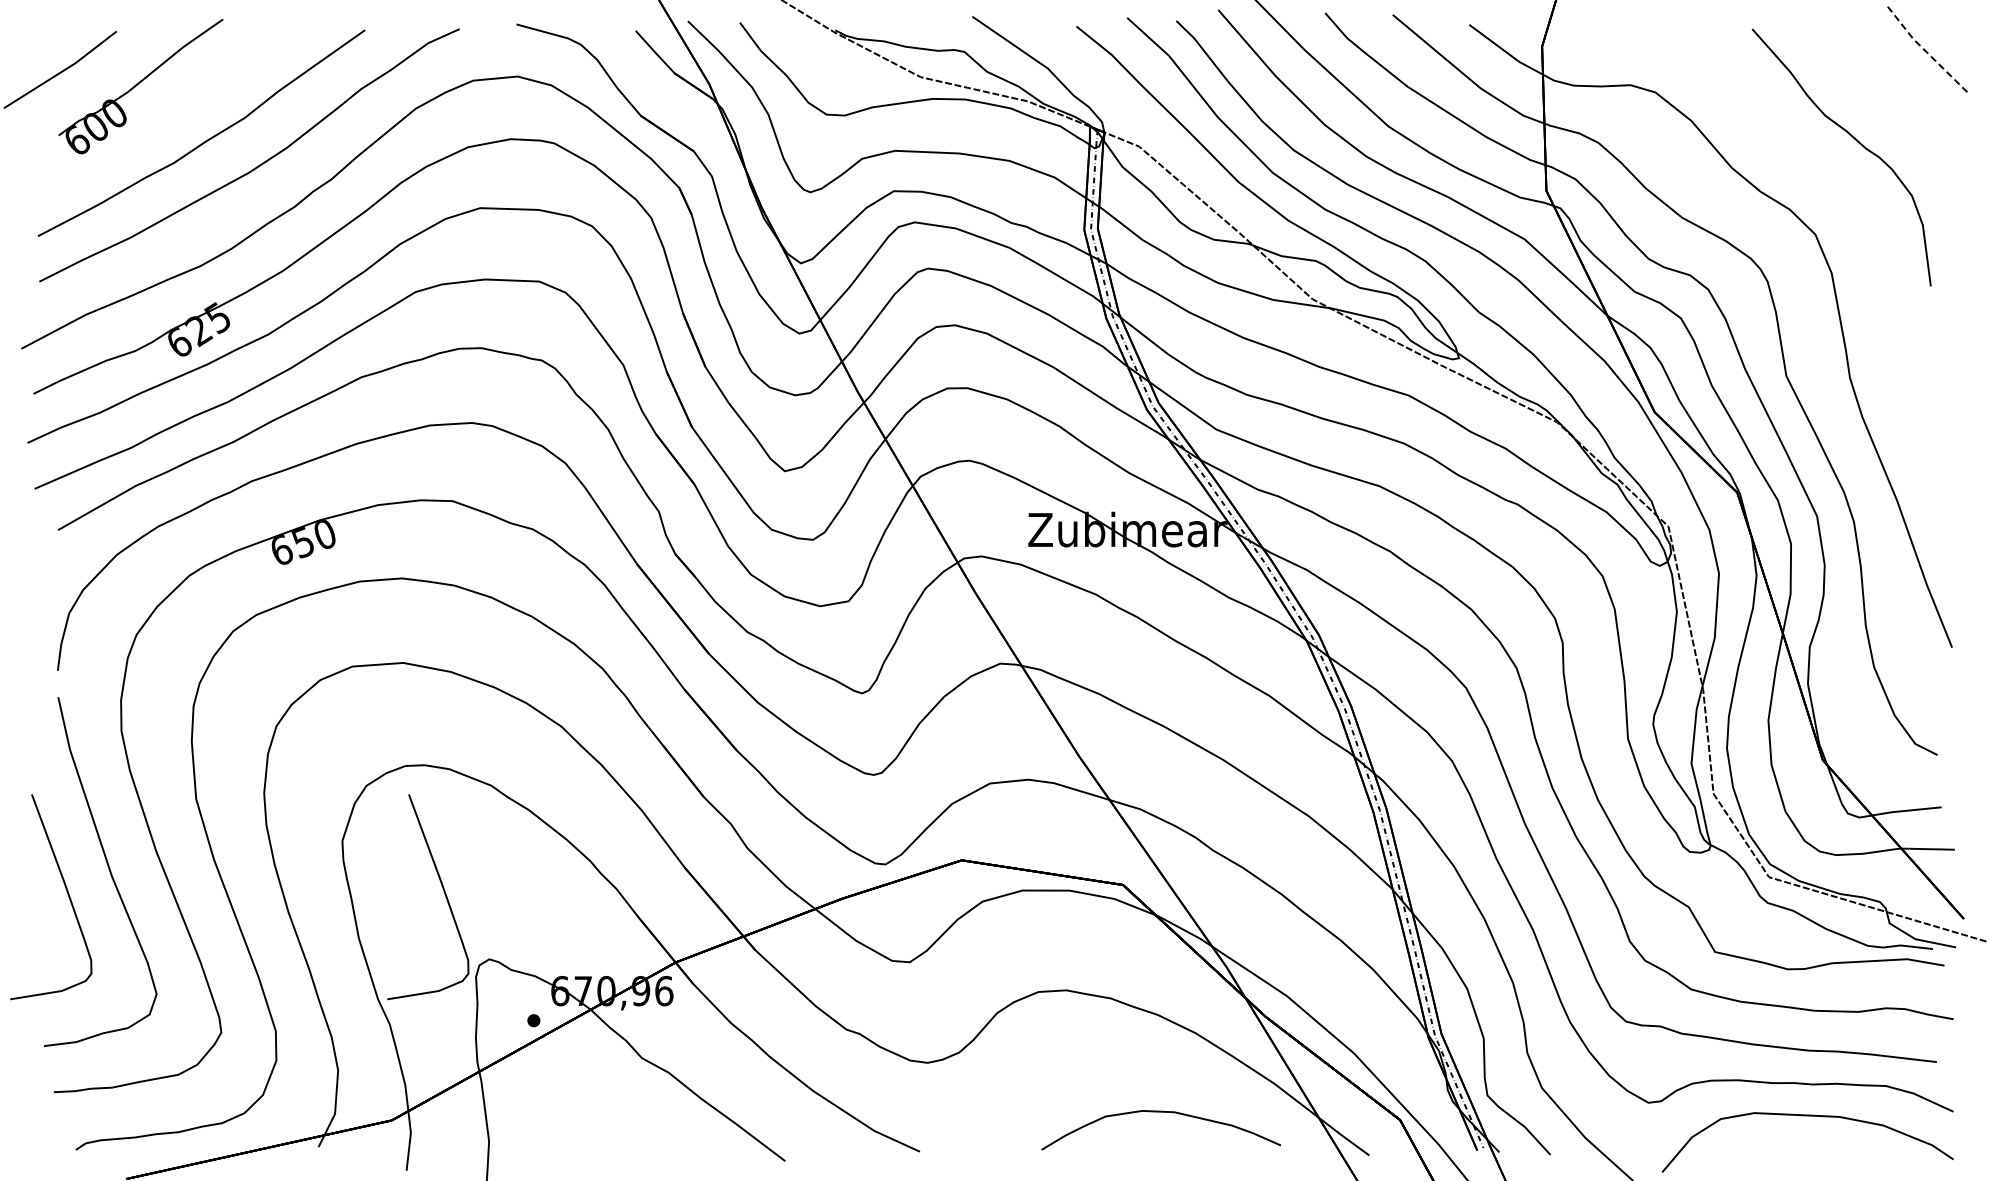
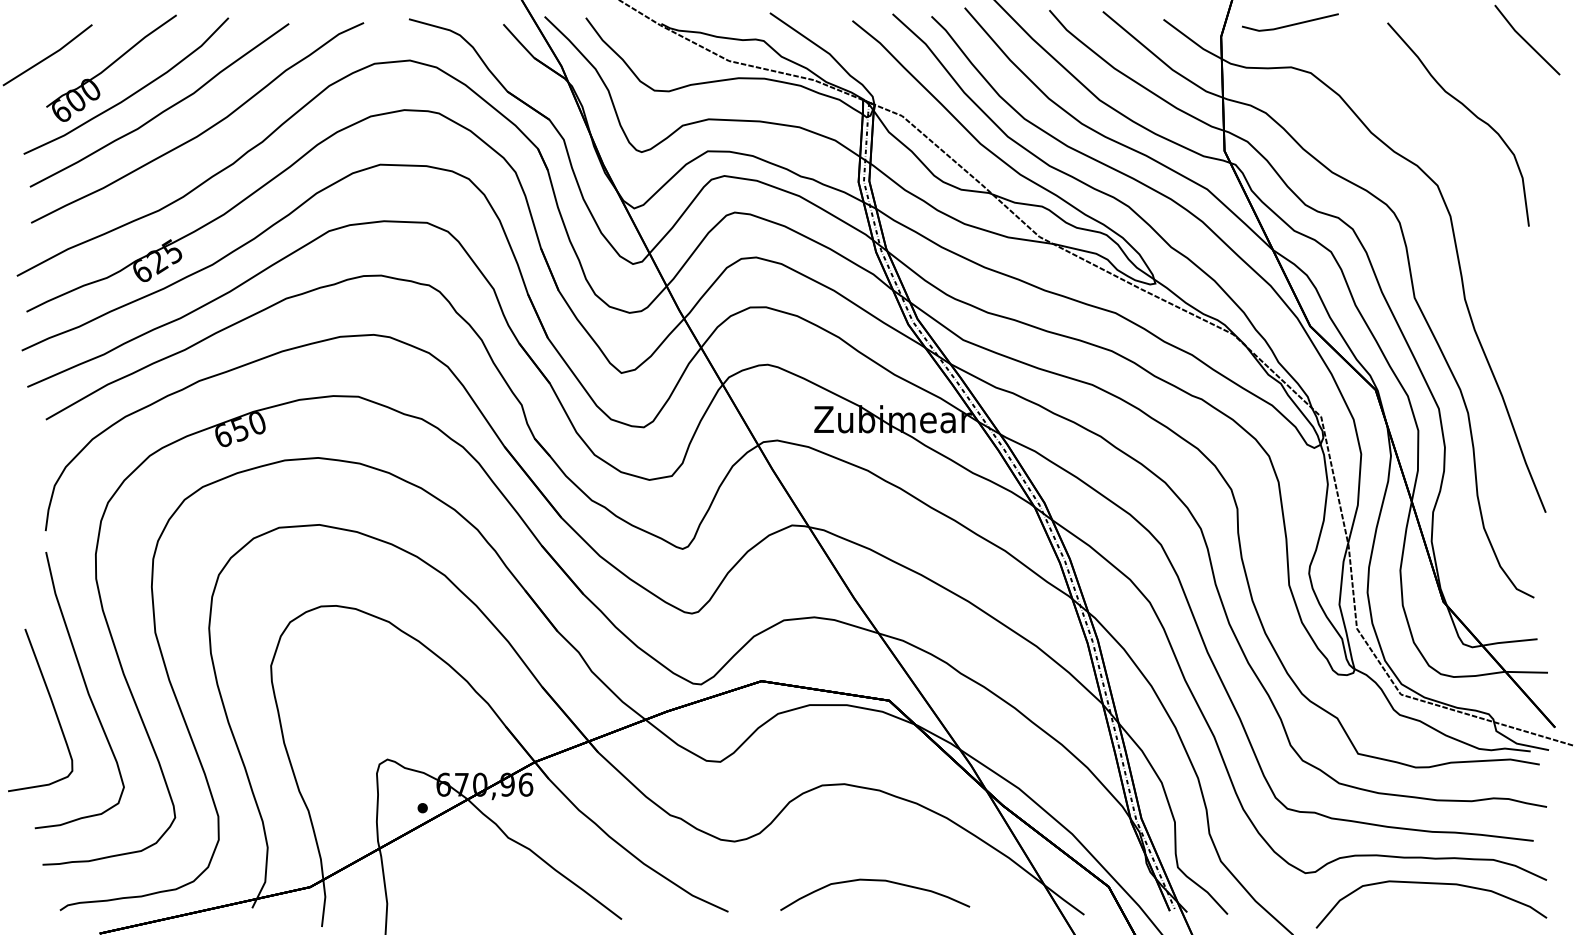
line: (1631, 30) -> (1291, 24), added
line: (1926, 52) -> (1525, 41), dashed -> solid
curve: (167, 118) -> (132, 93), added
curve: (442, 889) -> (350, 704), removed
curve: (1161, 1112) -> (875, 880), moved

